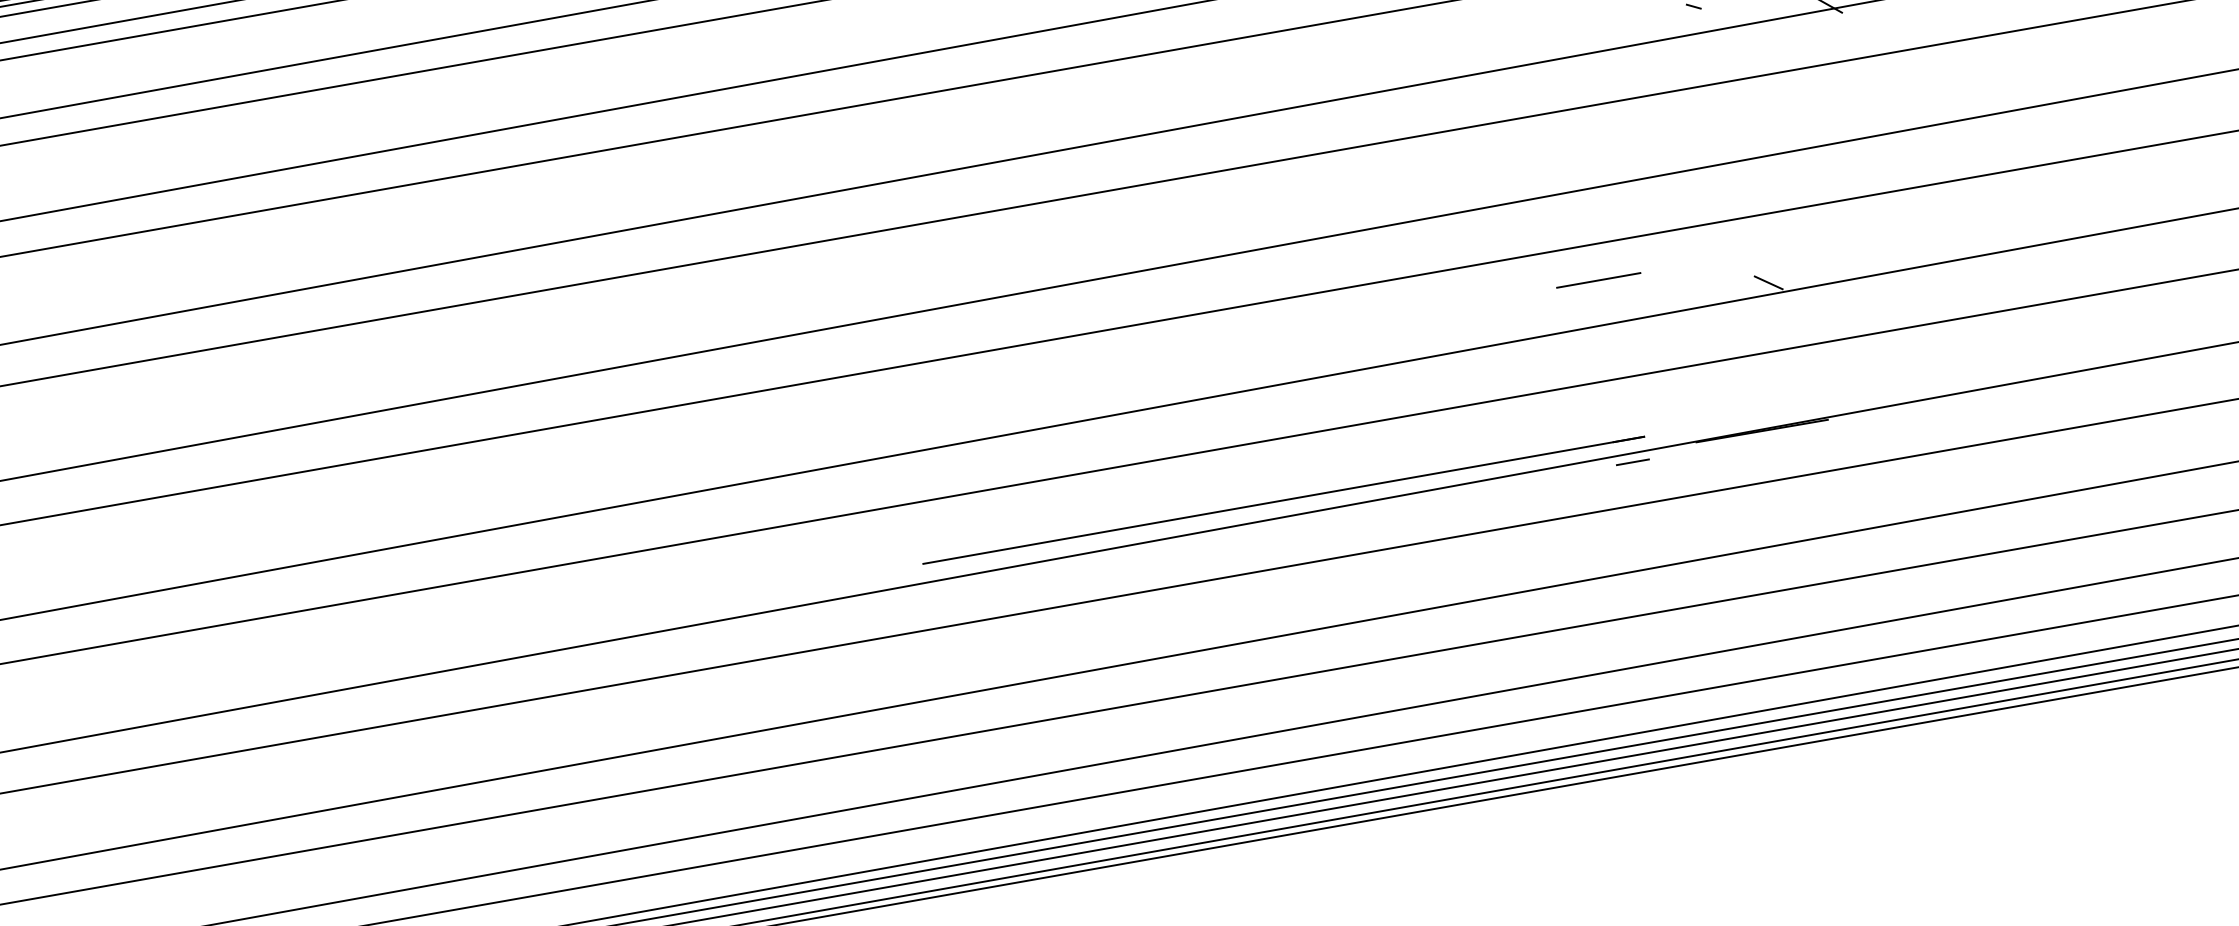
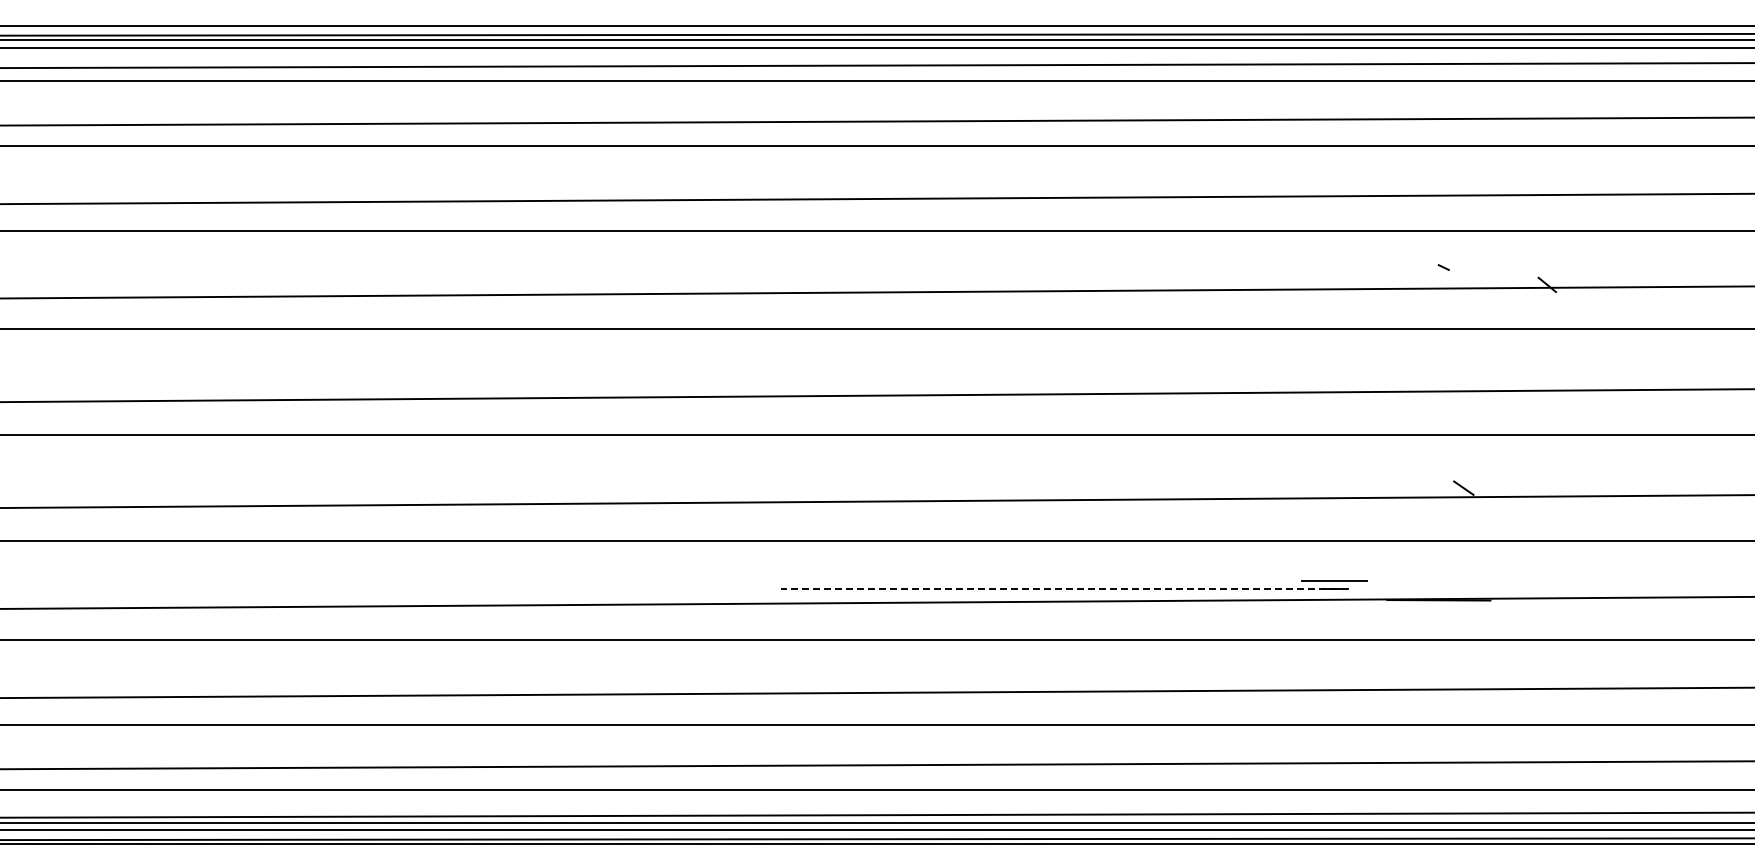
line: (1598, 279) -> (1334, 580), moved
line: (1632, 462) -> (1335, 606), removed
line: (1283, 500) -> (1064, 588), solid -> dashed

